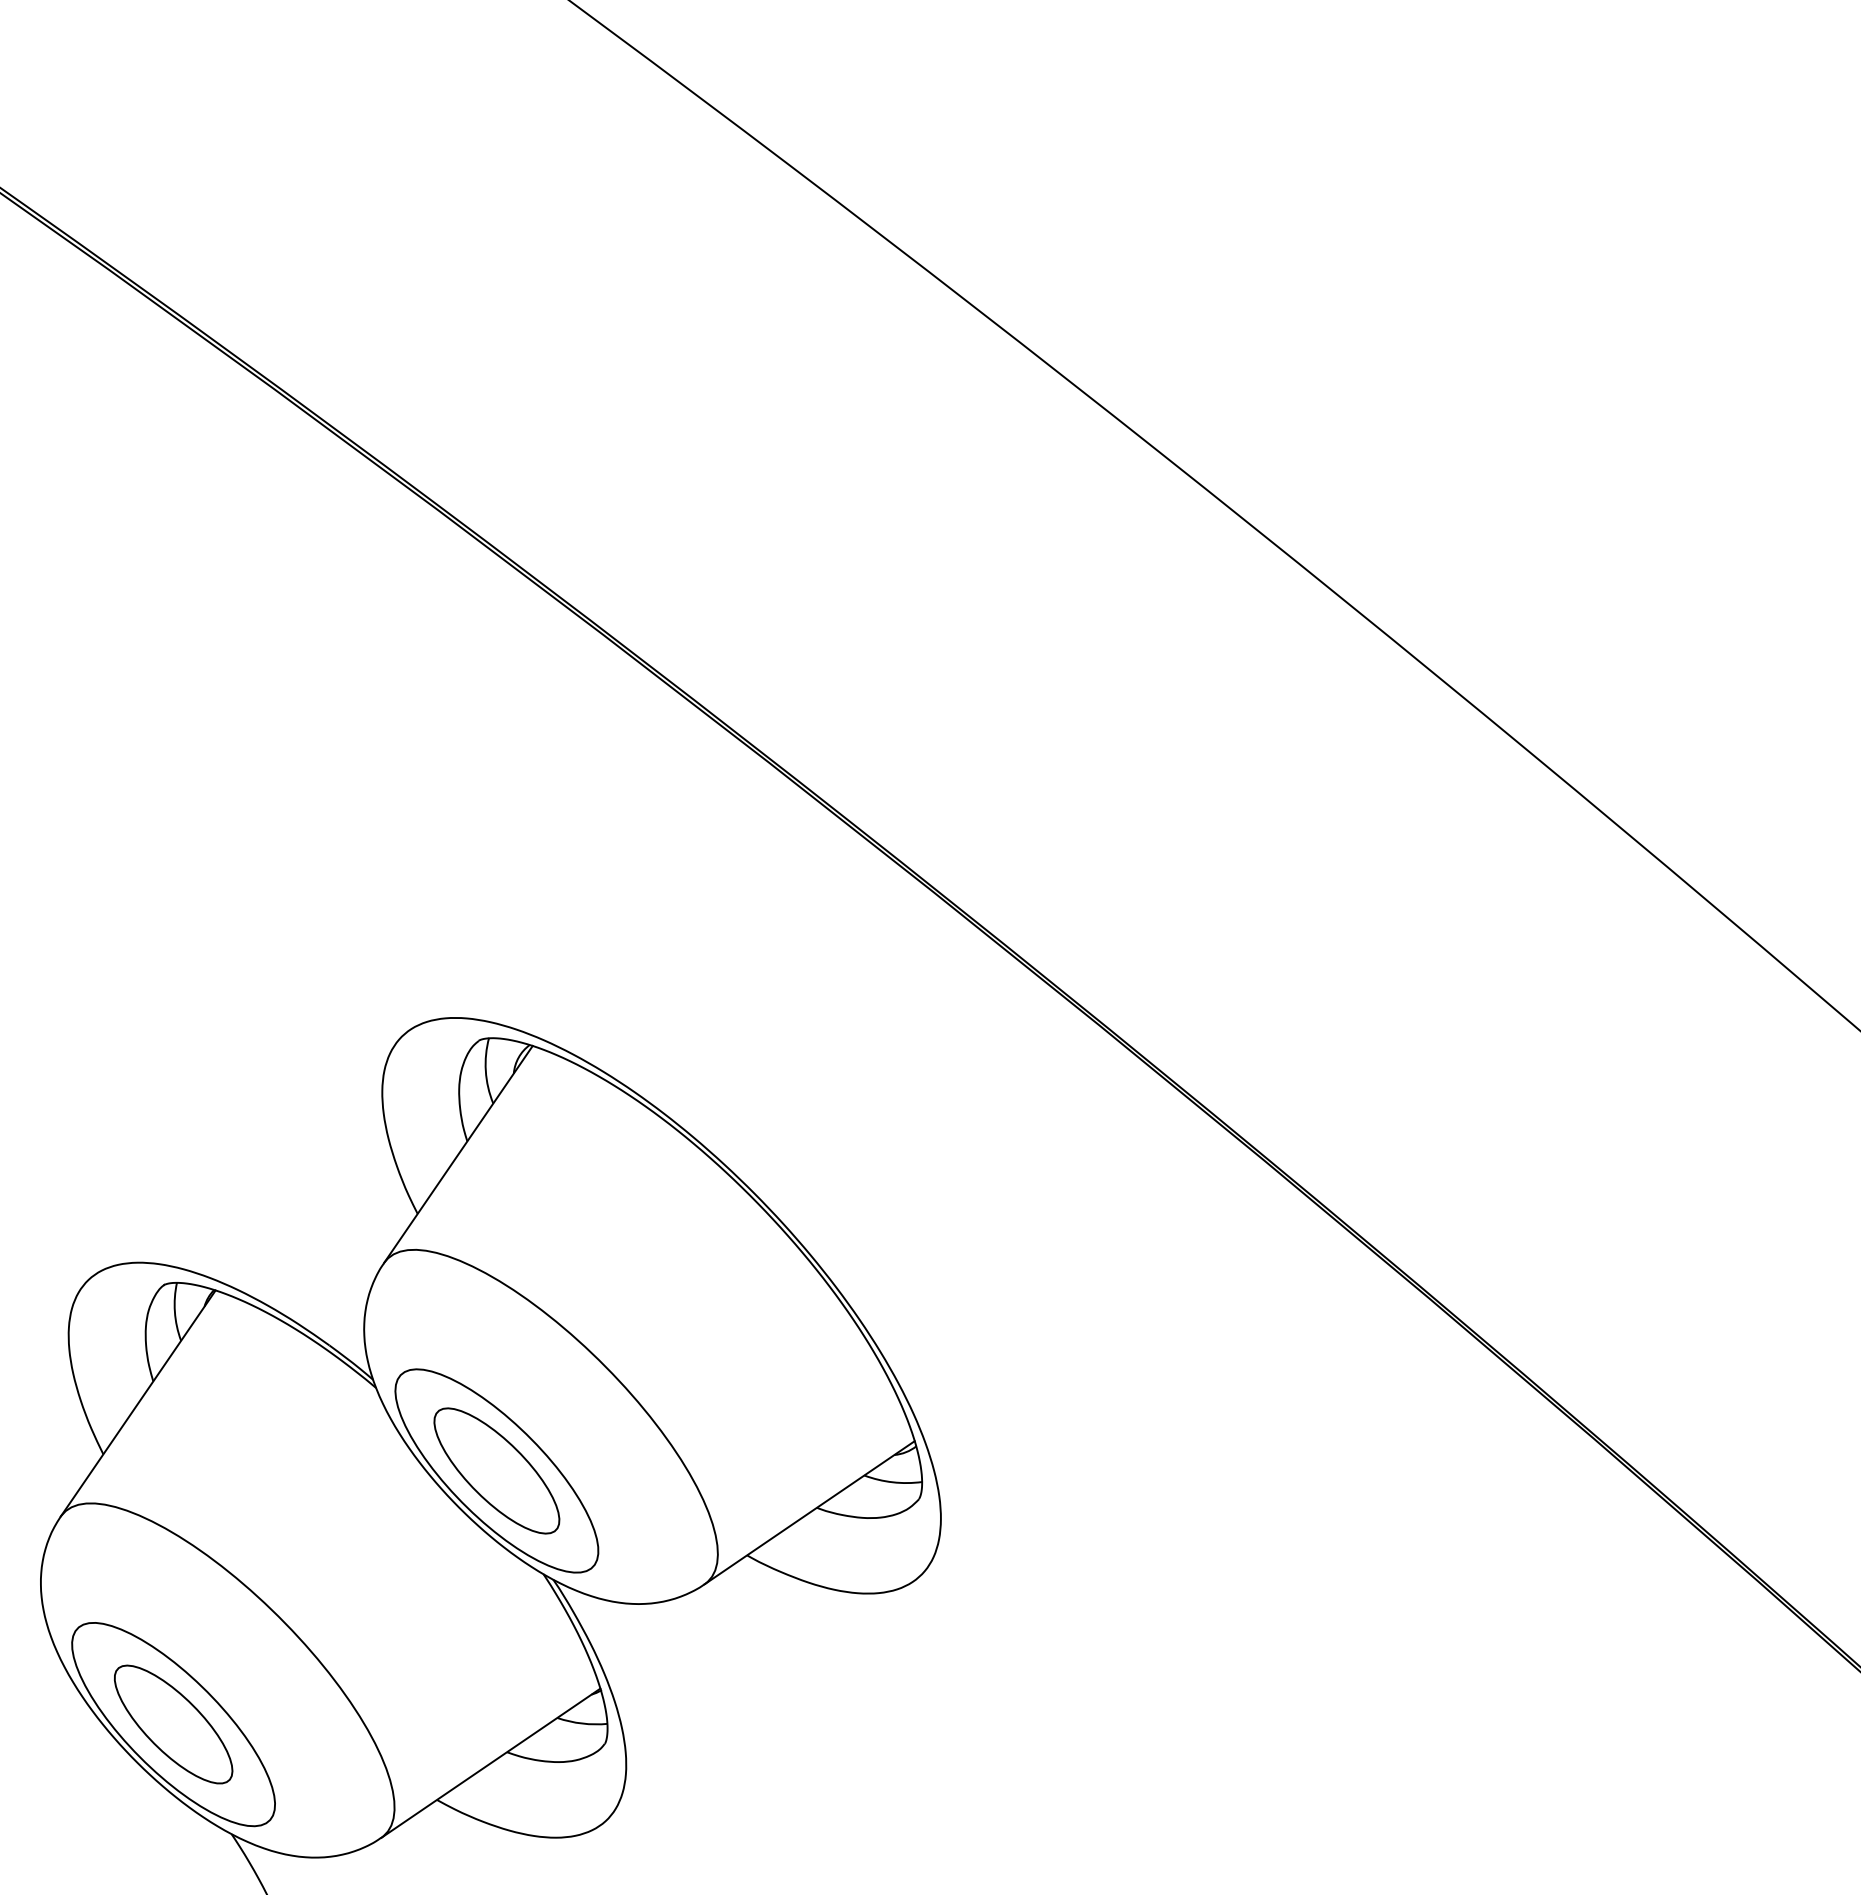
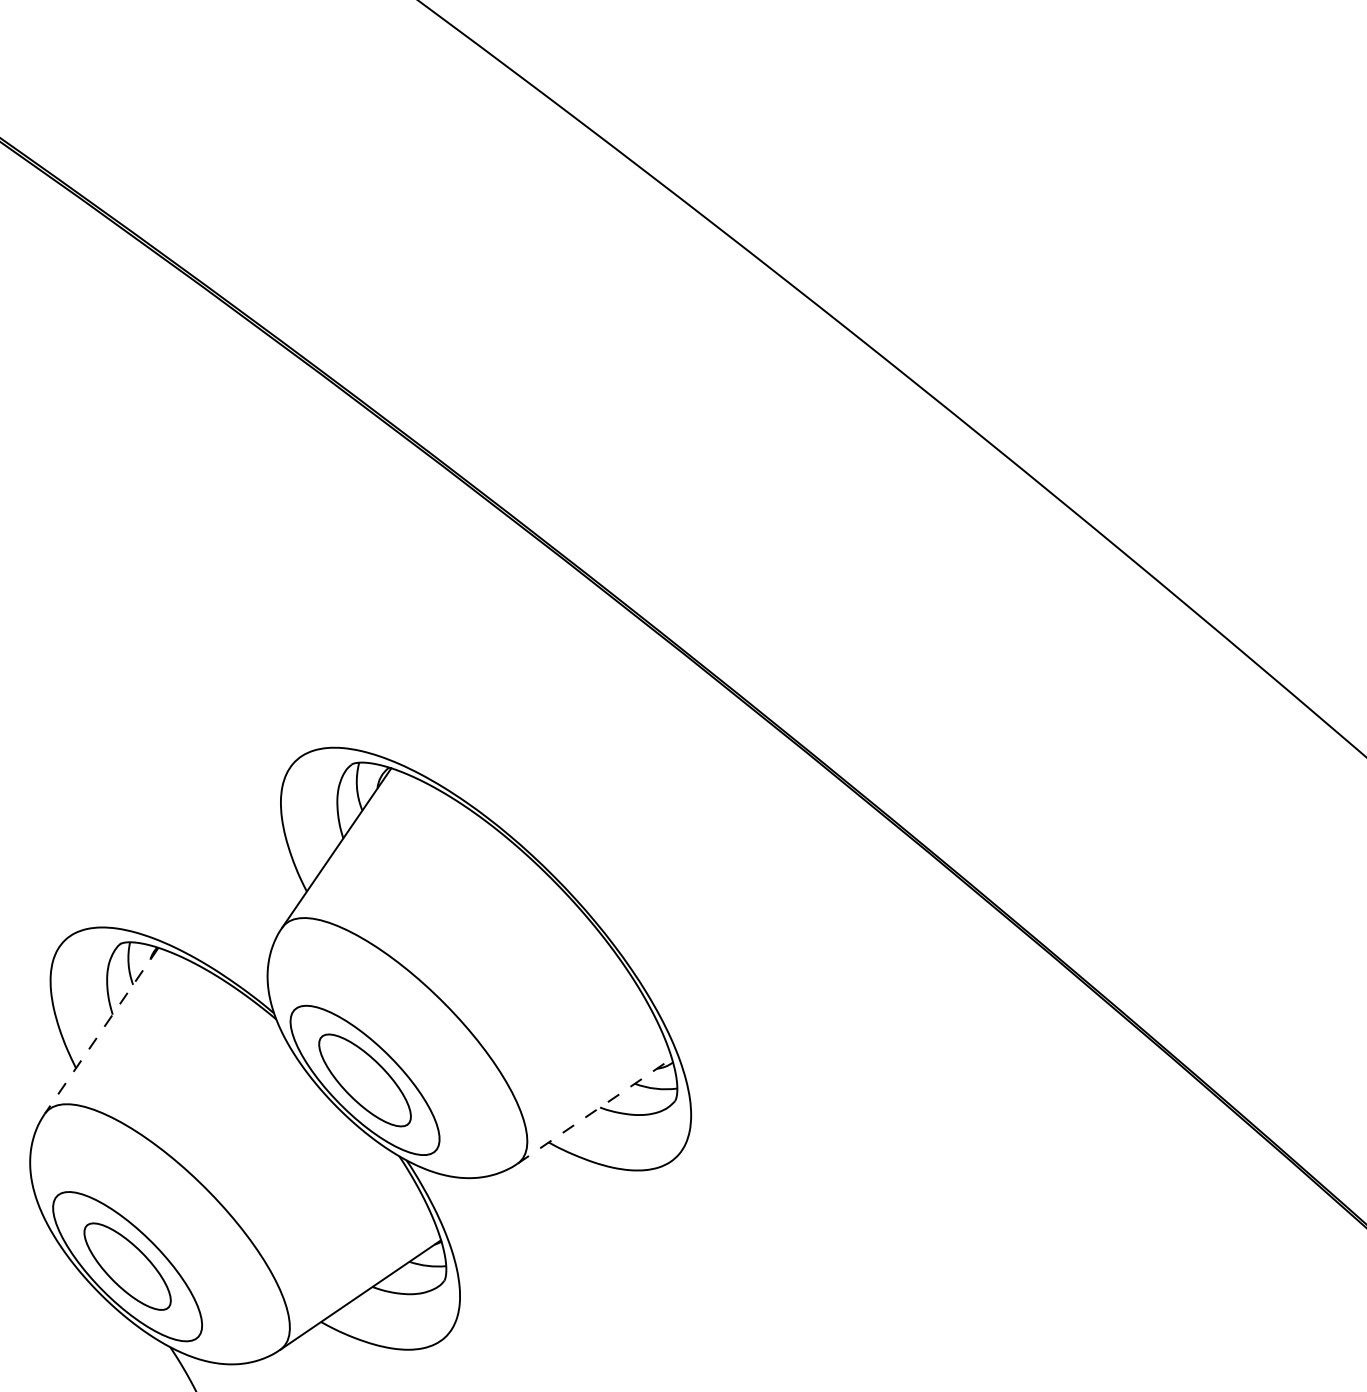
line: (137, 1403) -> (101, 1030), solid -> dashed
line: (810, 1512) -> (595, 1110), solid -> dashed

